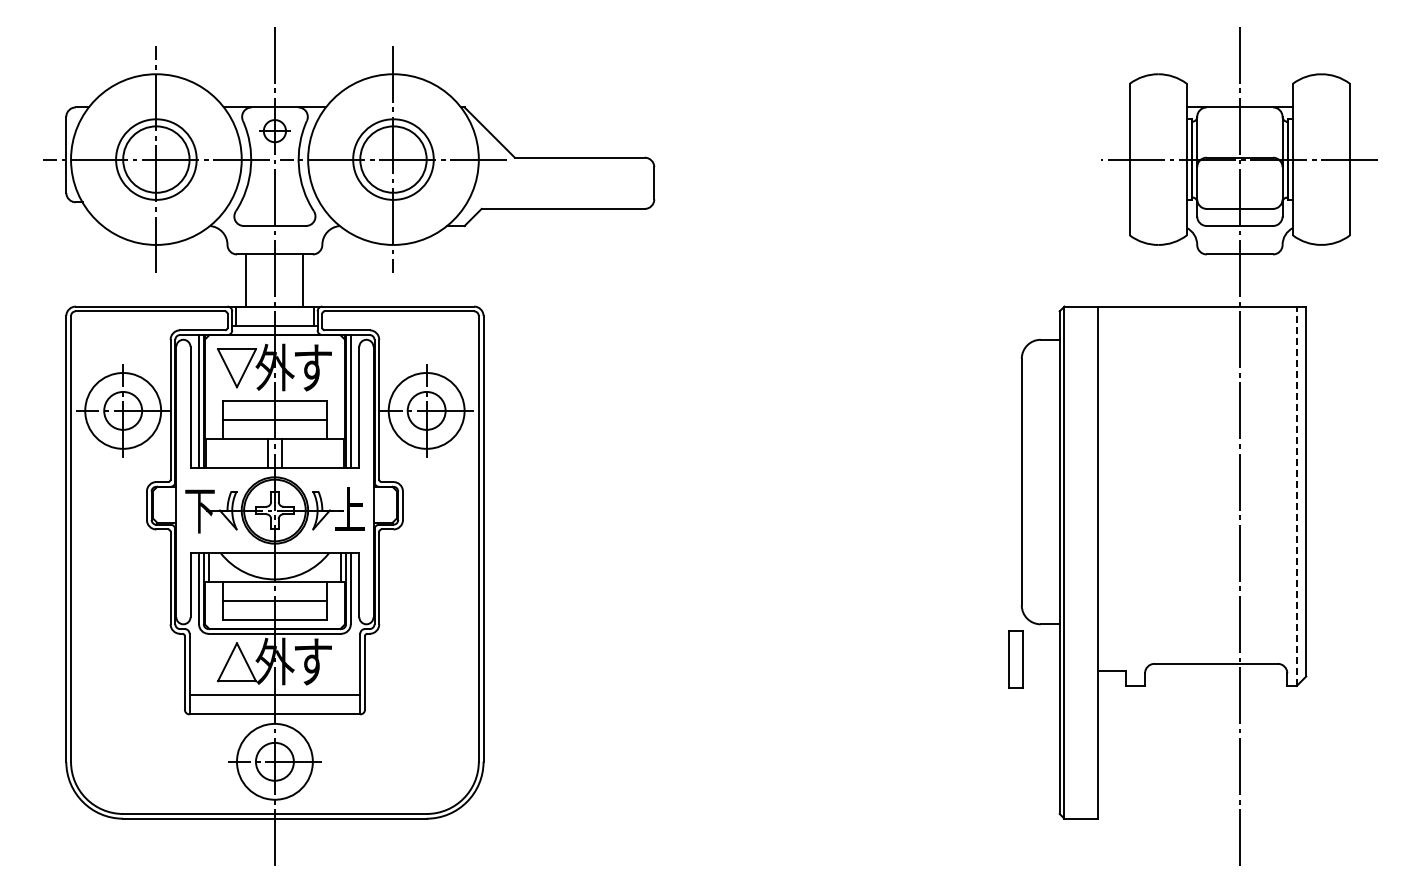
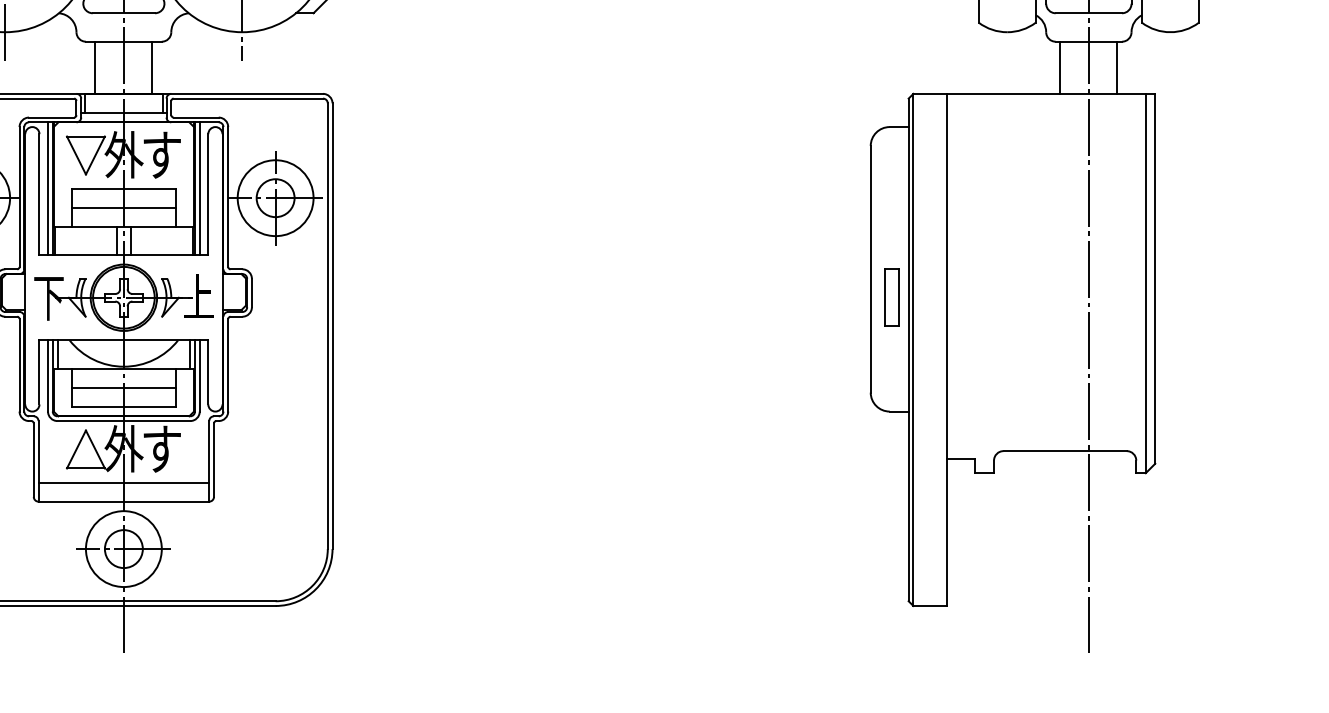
line: (1211, 280) -> (1060, 67), added
line: (1268, 280) -> (1117, 67), added
line: (1296, 496) -> (1145, 283), dashed -> solid
part: (1015, 659) -> (891, 297), moved

